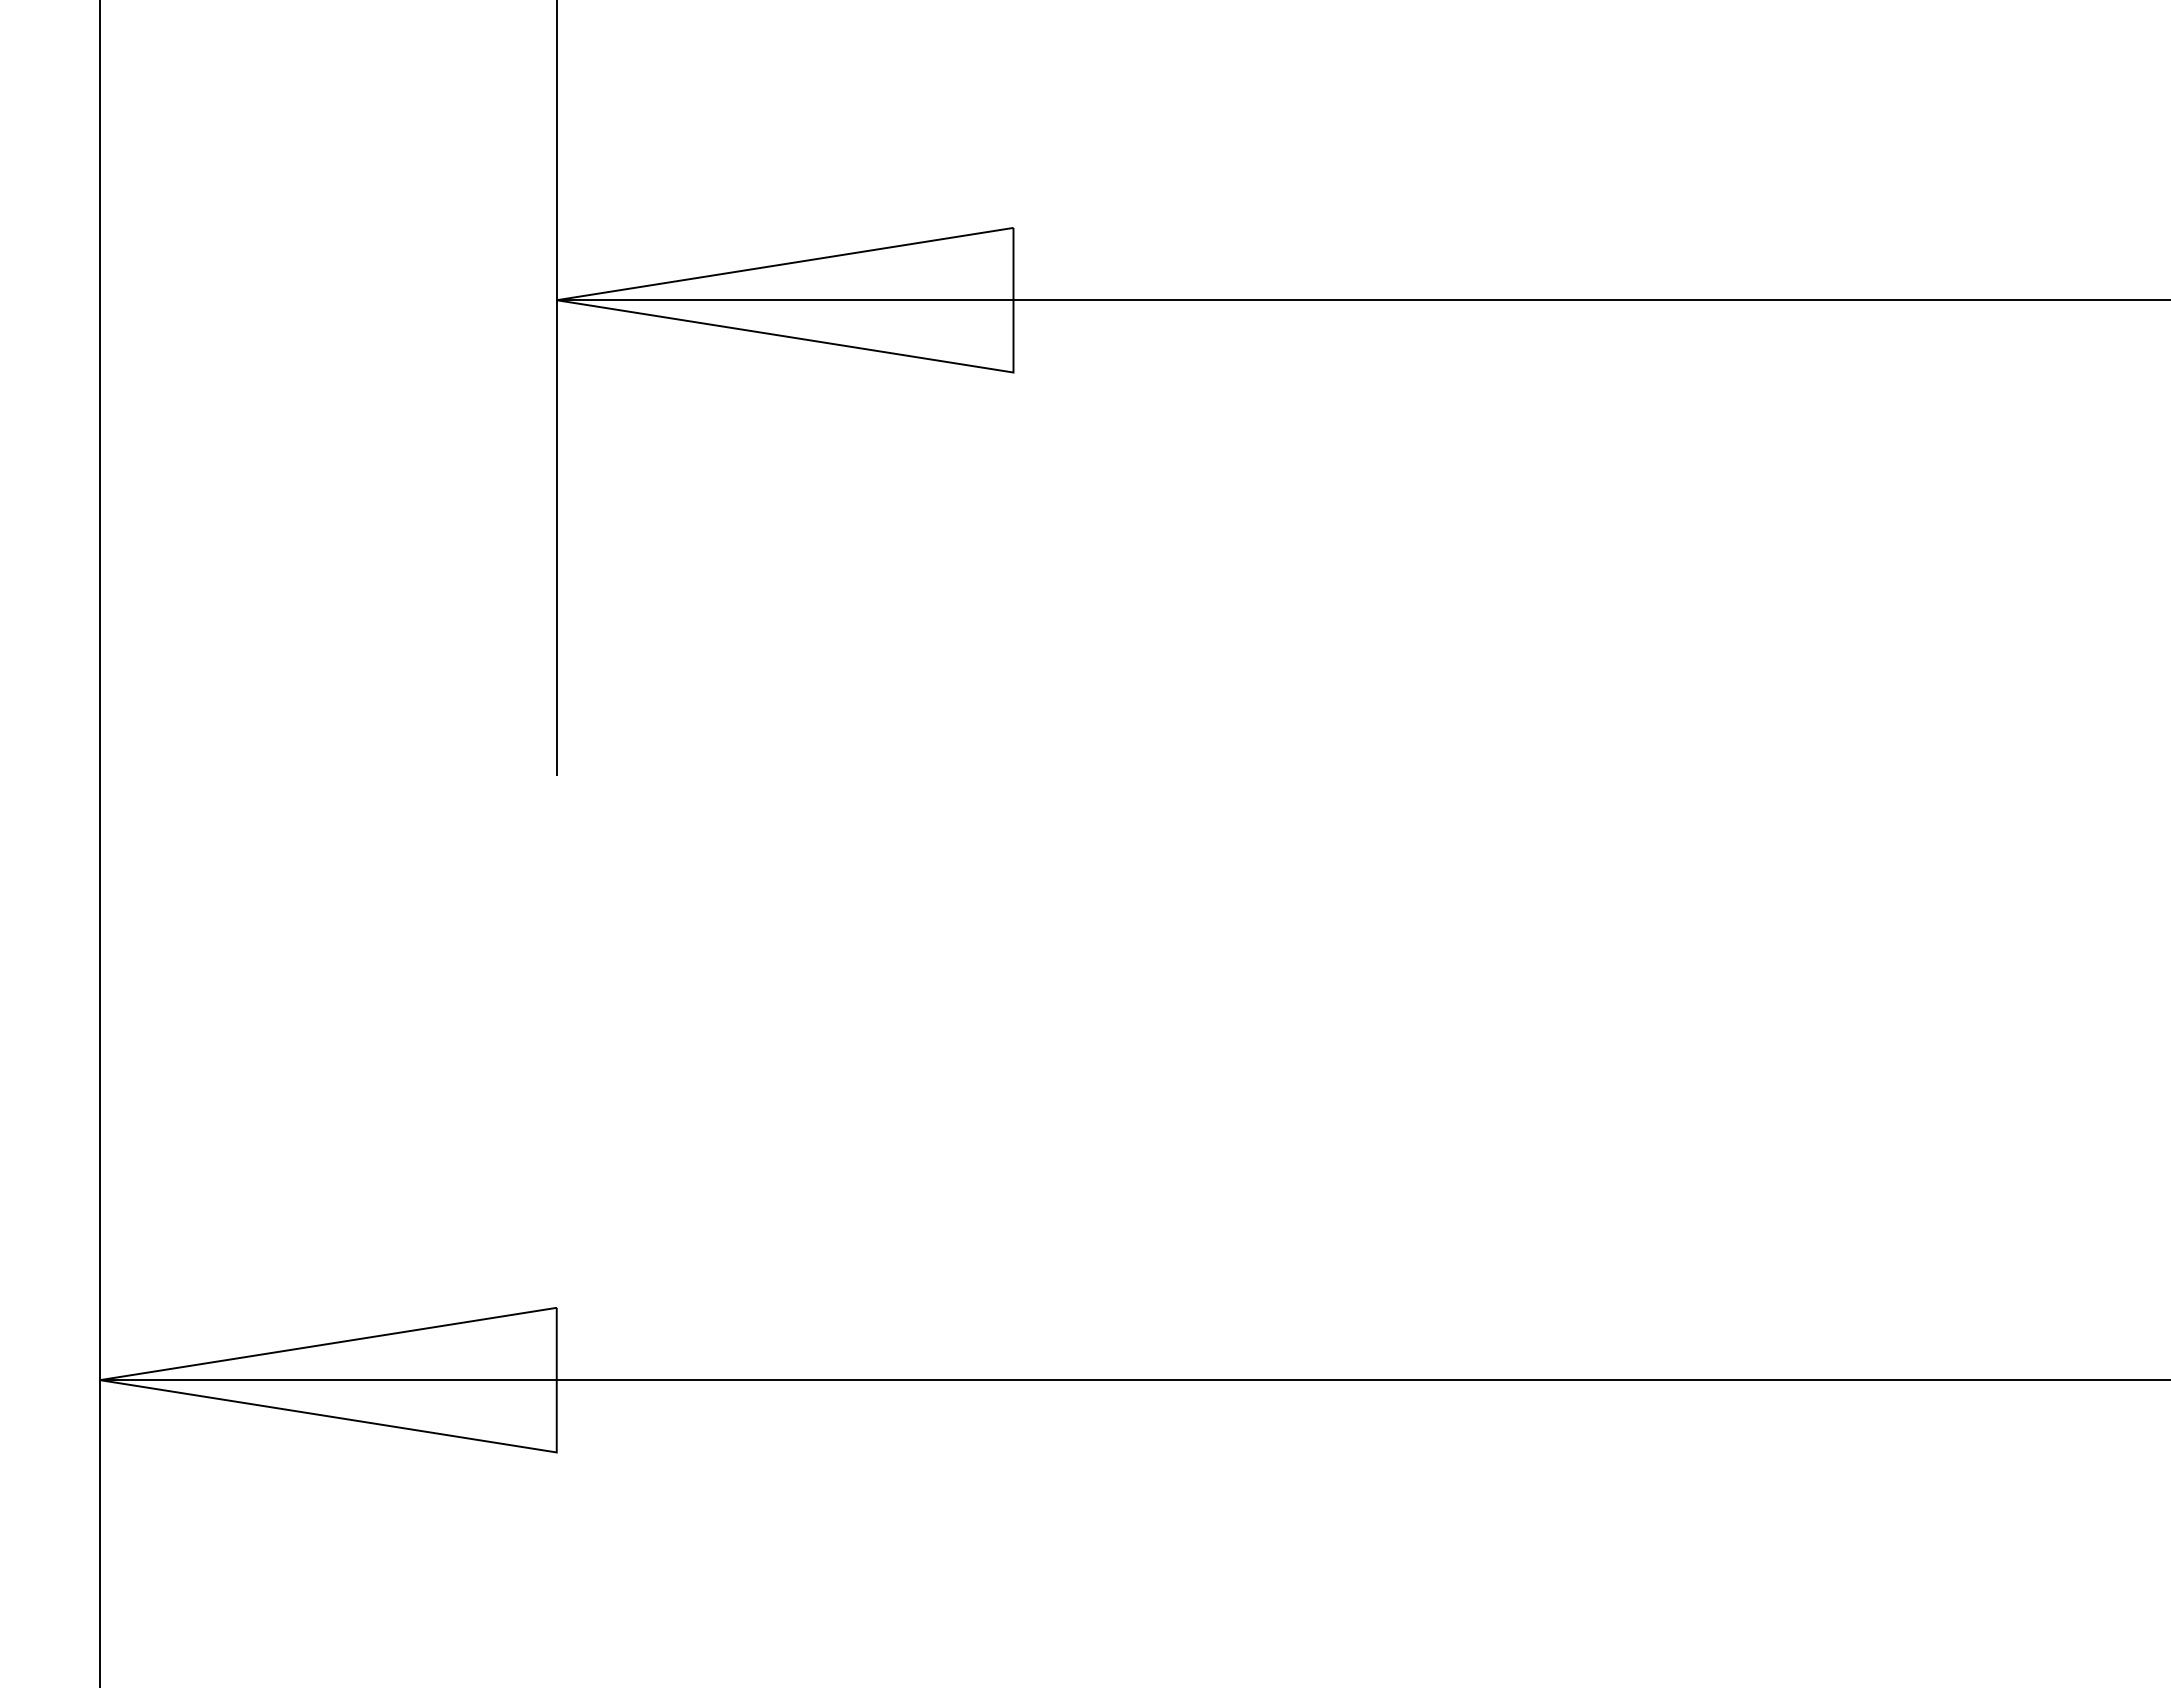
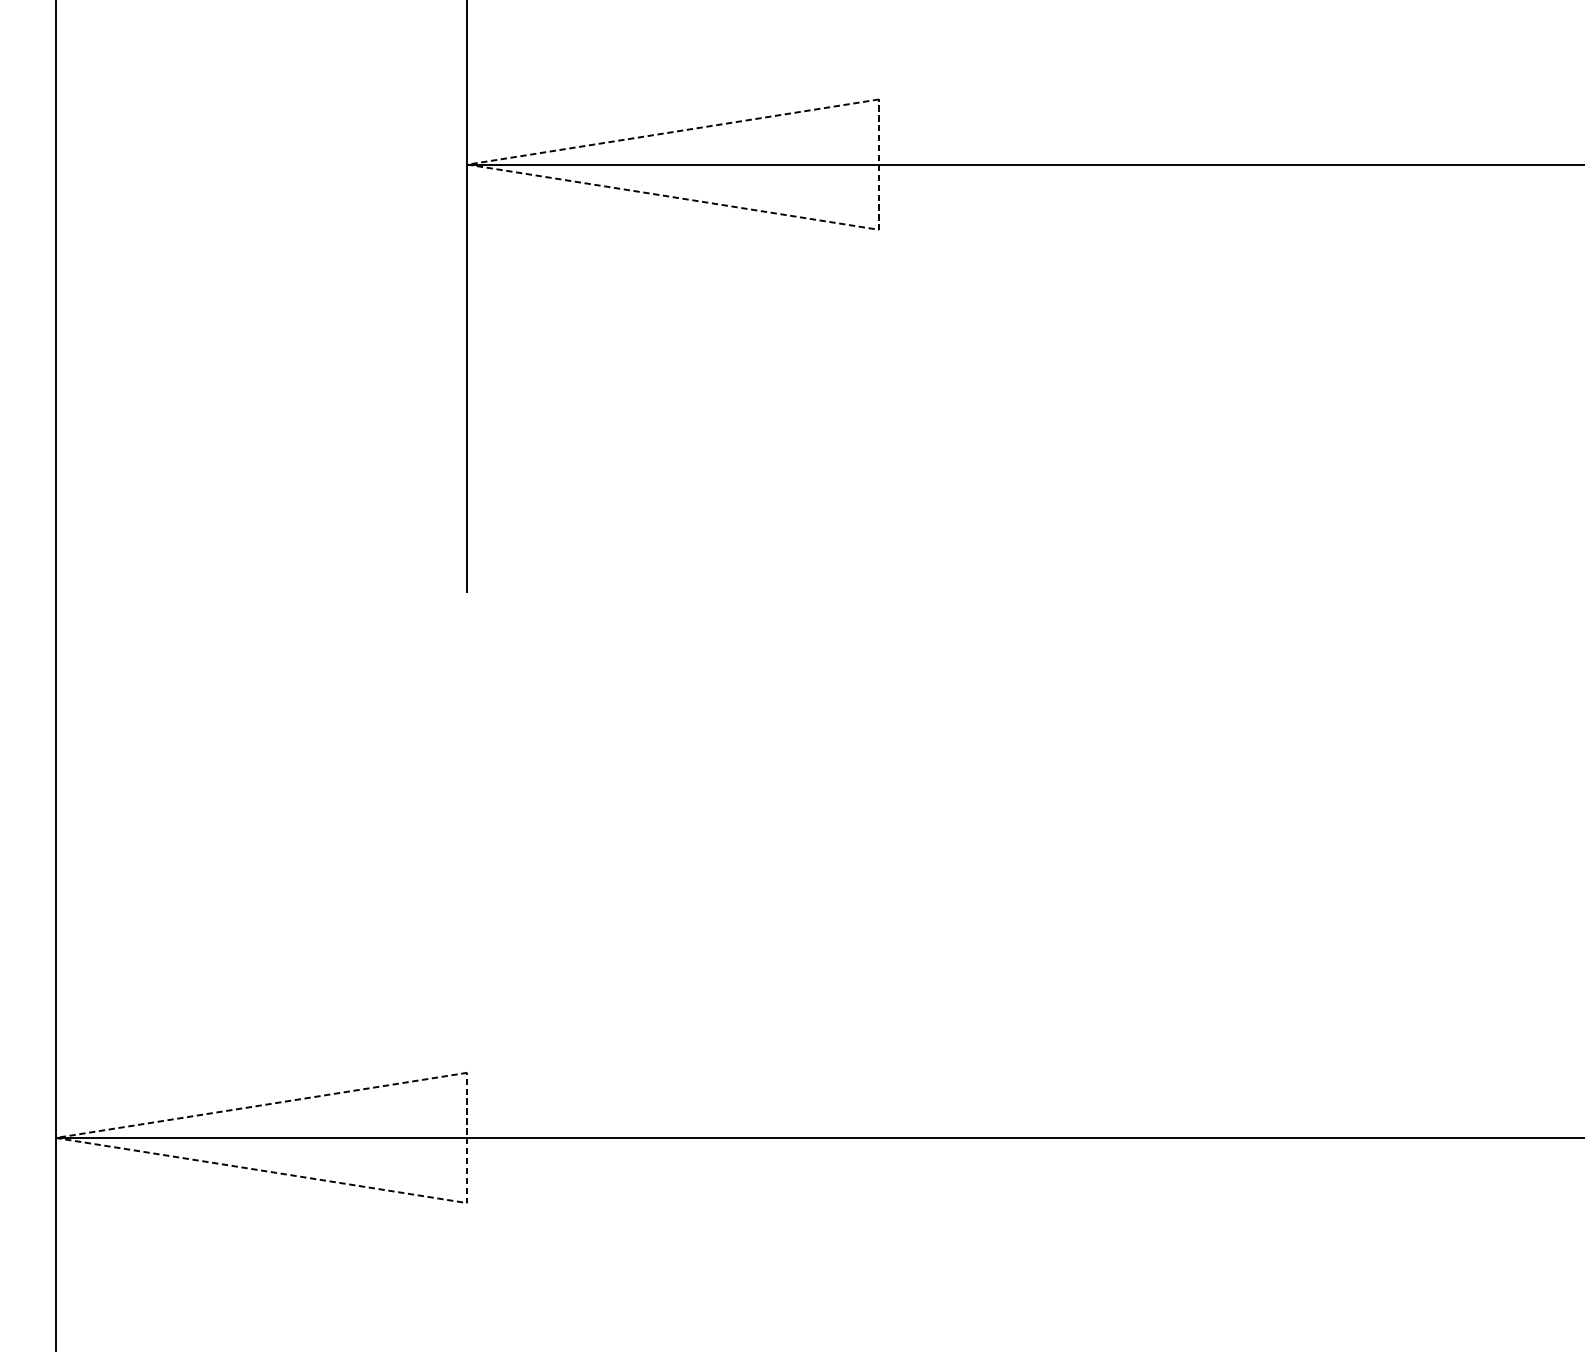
line: (628, 311) -> (532, 174), solid -> dashed
line: (172, 1391) -> (121, 1148), solid -> dashed

